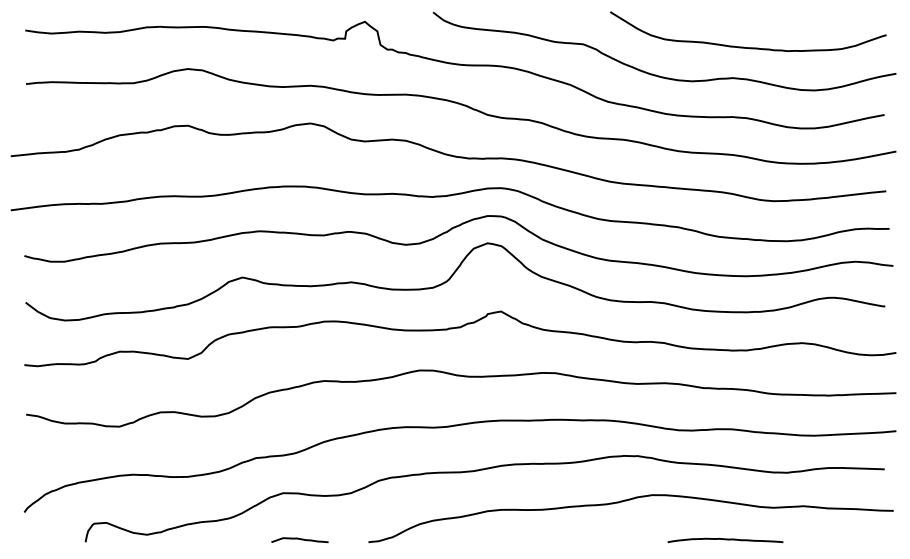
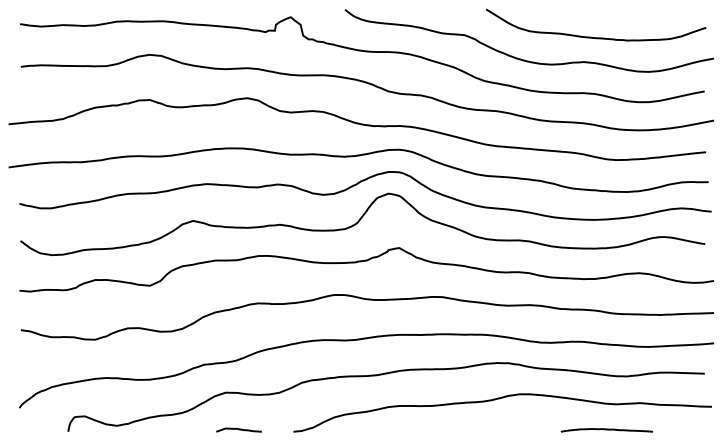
curve: (724, 540) -> (606, 430), moved

